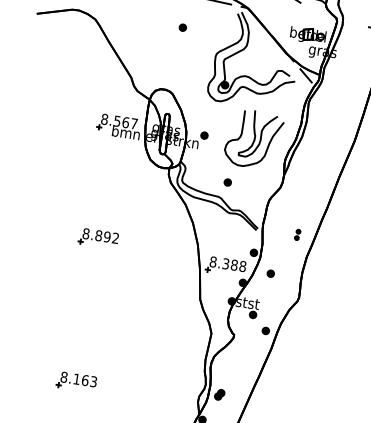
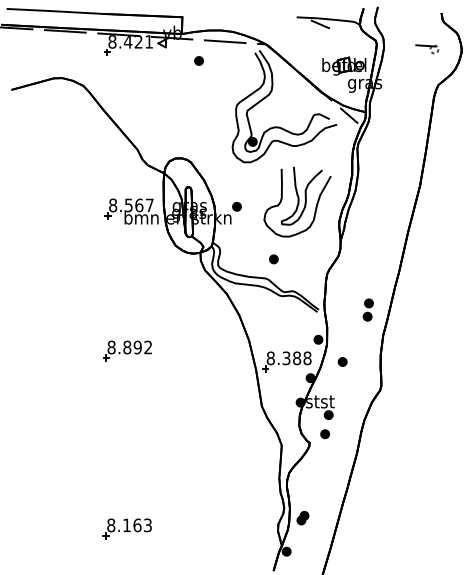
part: (182, 27) -> (198, 60), moved
part: (297, 234) -> (367, 309), size x1.67
part: (265, 331) -> (324, 434), moved

